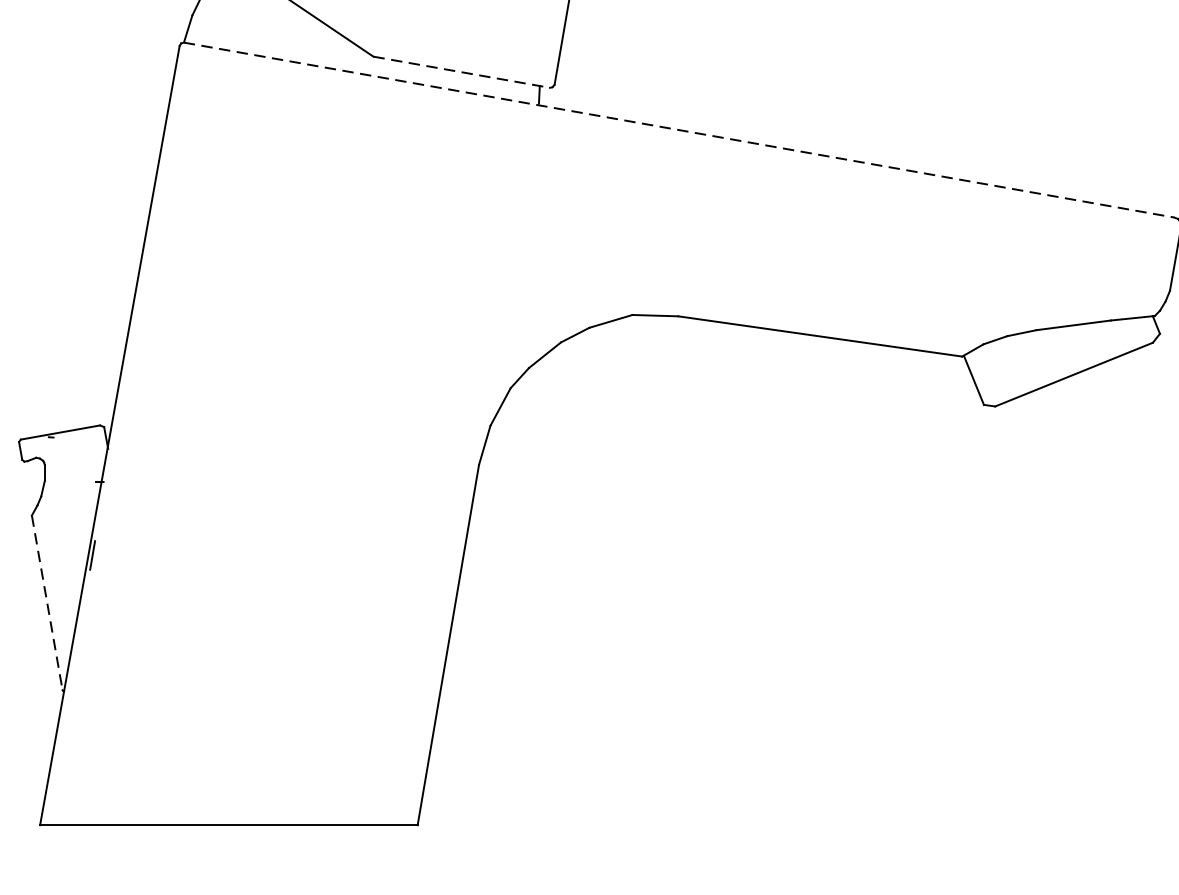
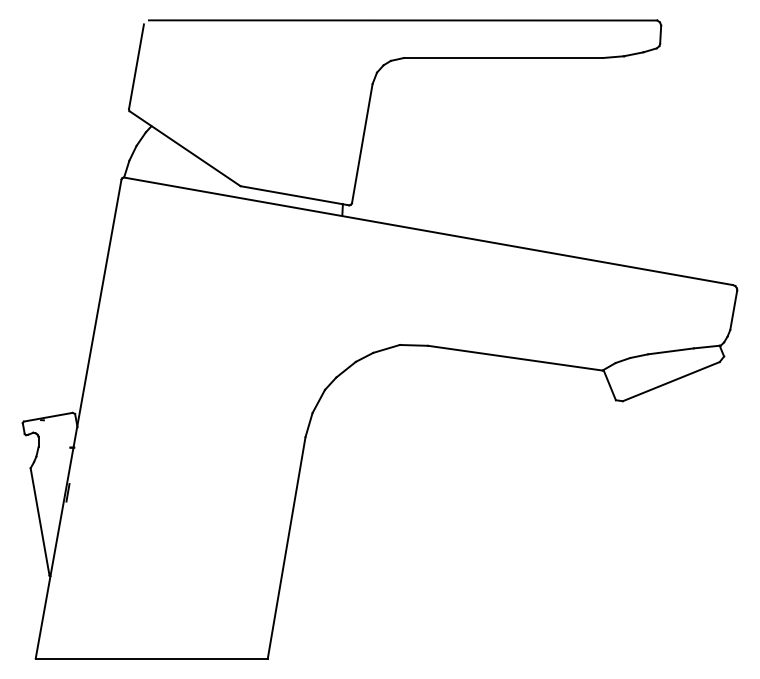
line: (462, 71) -> (295, 195), dashed -> solid
line: (679, 130) -> (428, 231), dashed -> solid
line: (47, 603) -> (40, 522), dashed -> solid

